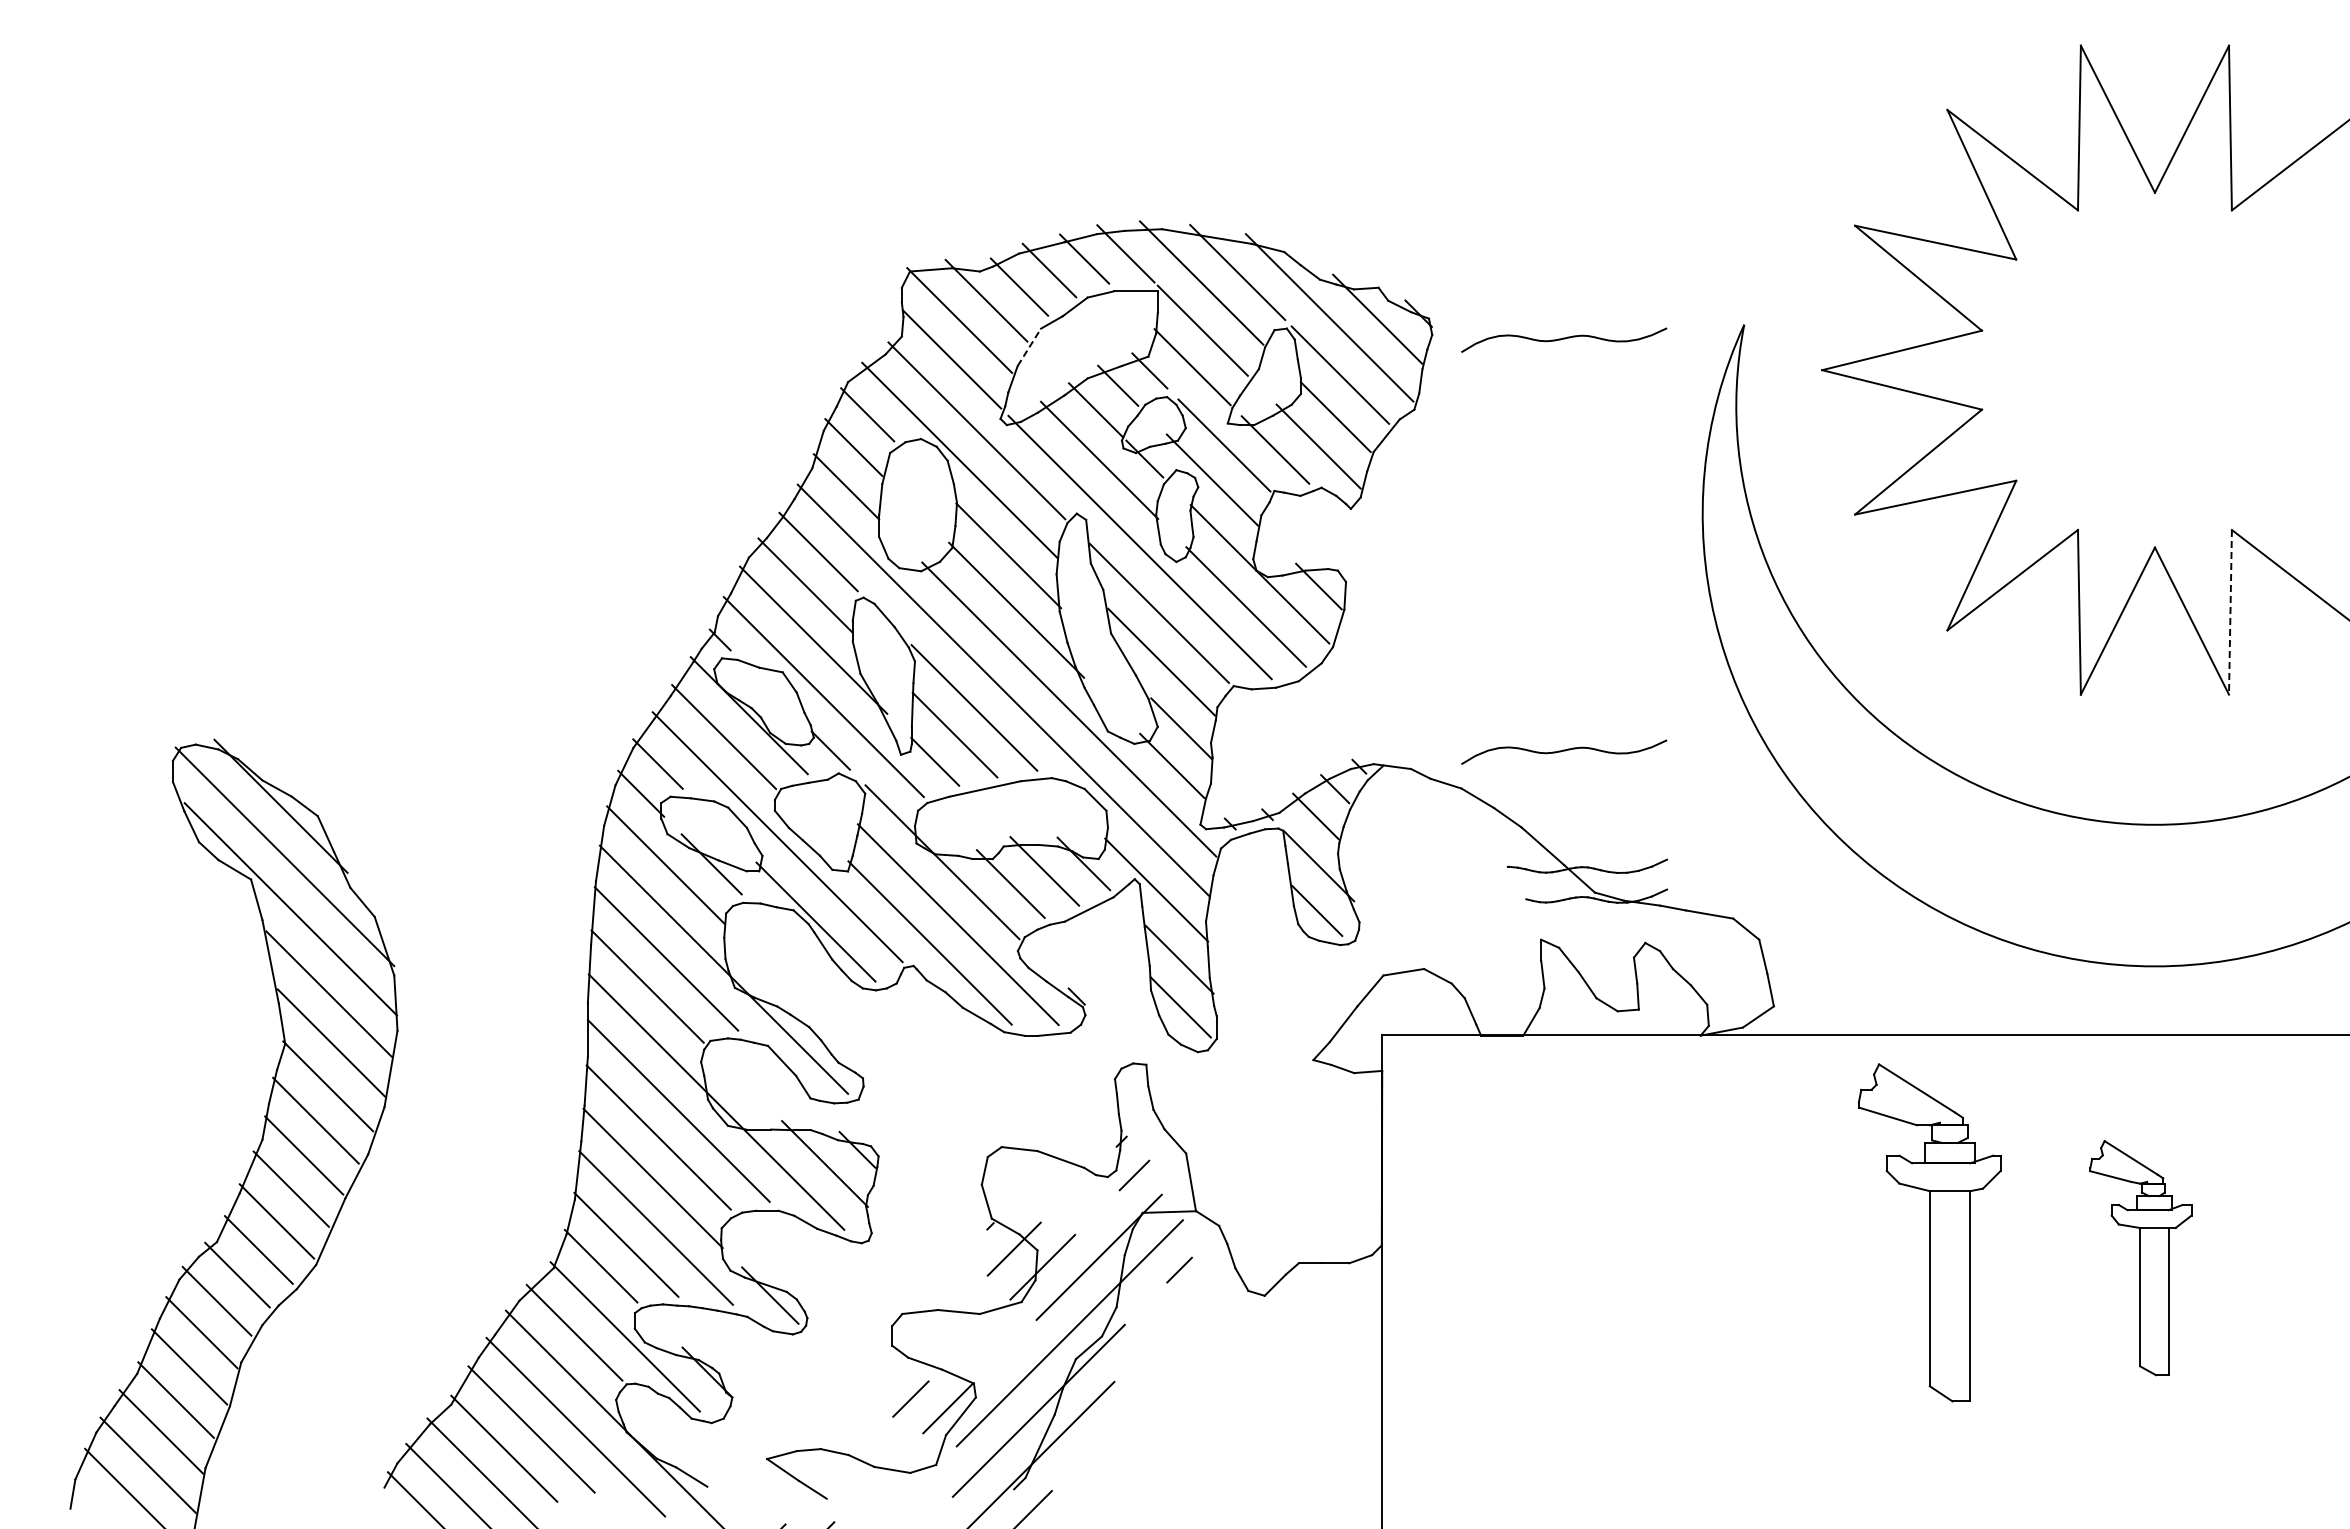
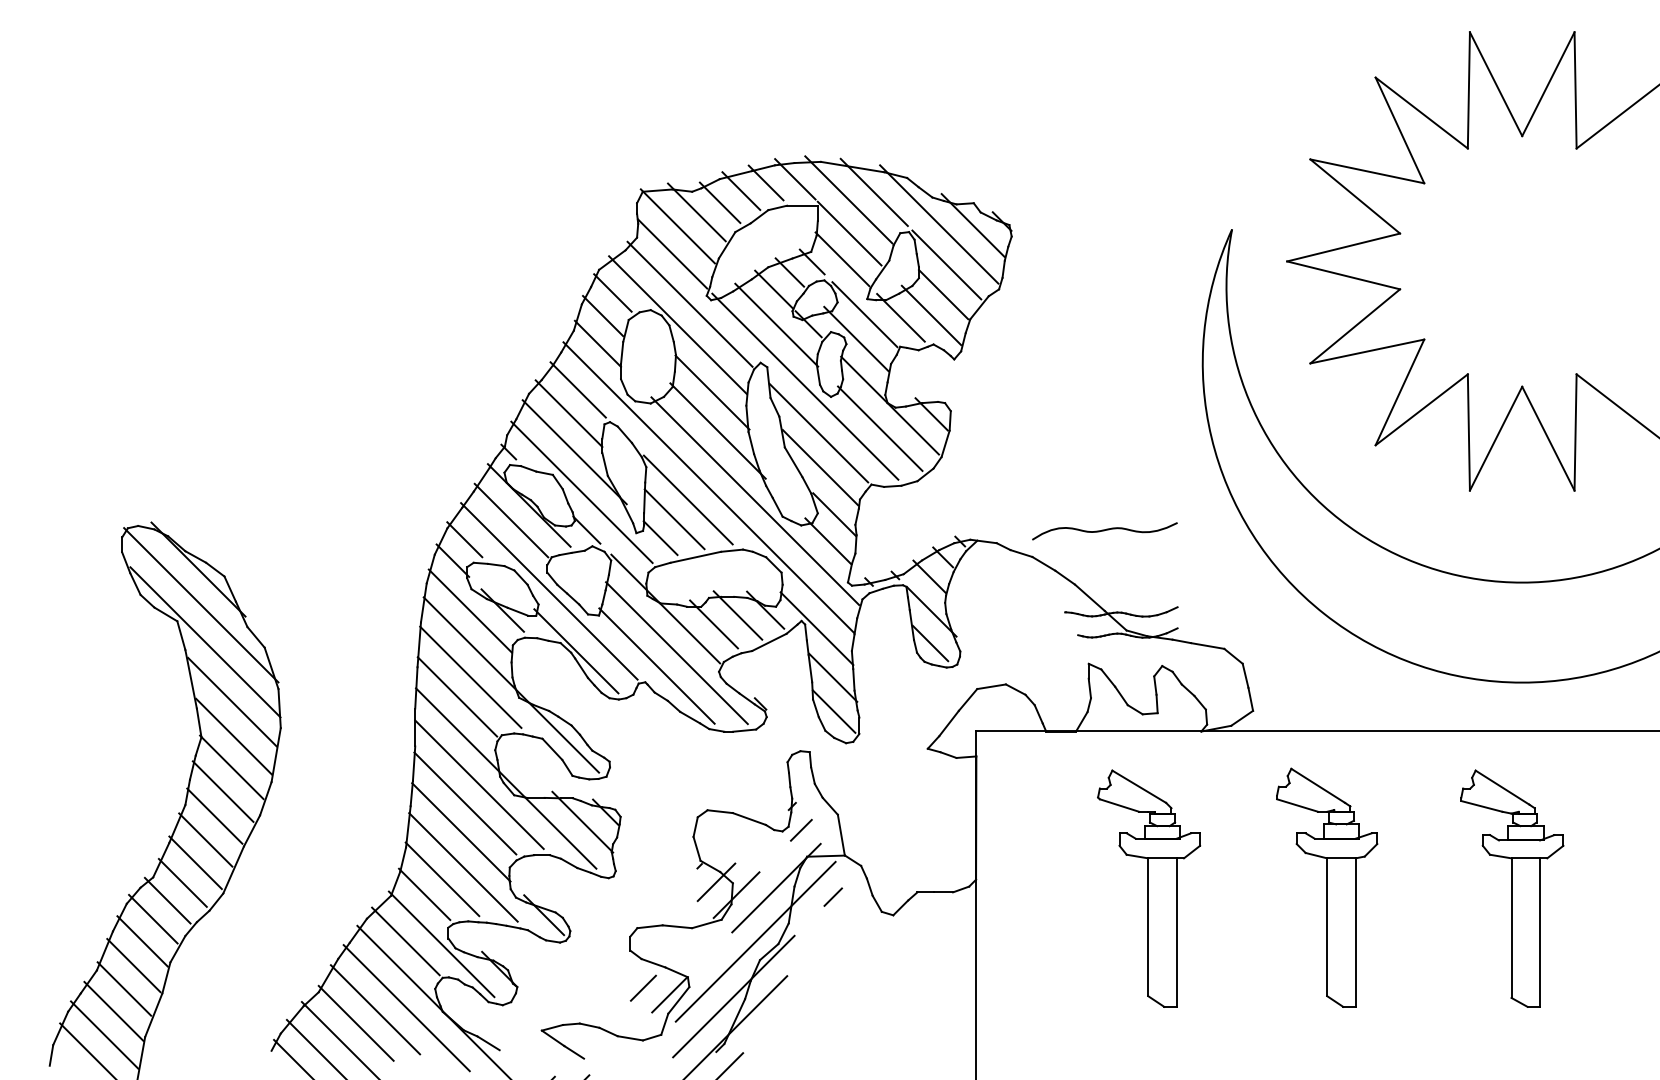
curve: (1564, 339) -> (1105, 239), removed
line: (1029, 346) -> (727, 244), dashed -> solid
line: (2230, 612) -> (1575, 432), dashed -> solid
part: (1929, 1232) -> (1326, 887), moved
part: (1626, 1257) -> (1148, 888), added
part: (2140, 1257) -> (1512, 888), size x1.43

